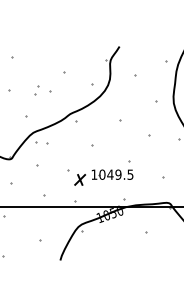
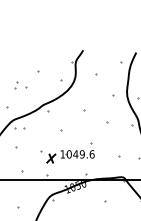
text: (130, 174) -> (92, 154), 1049.5 -> 1049.6

